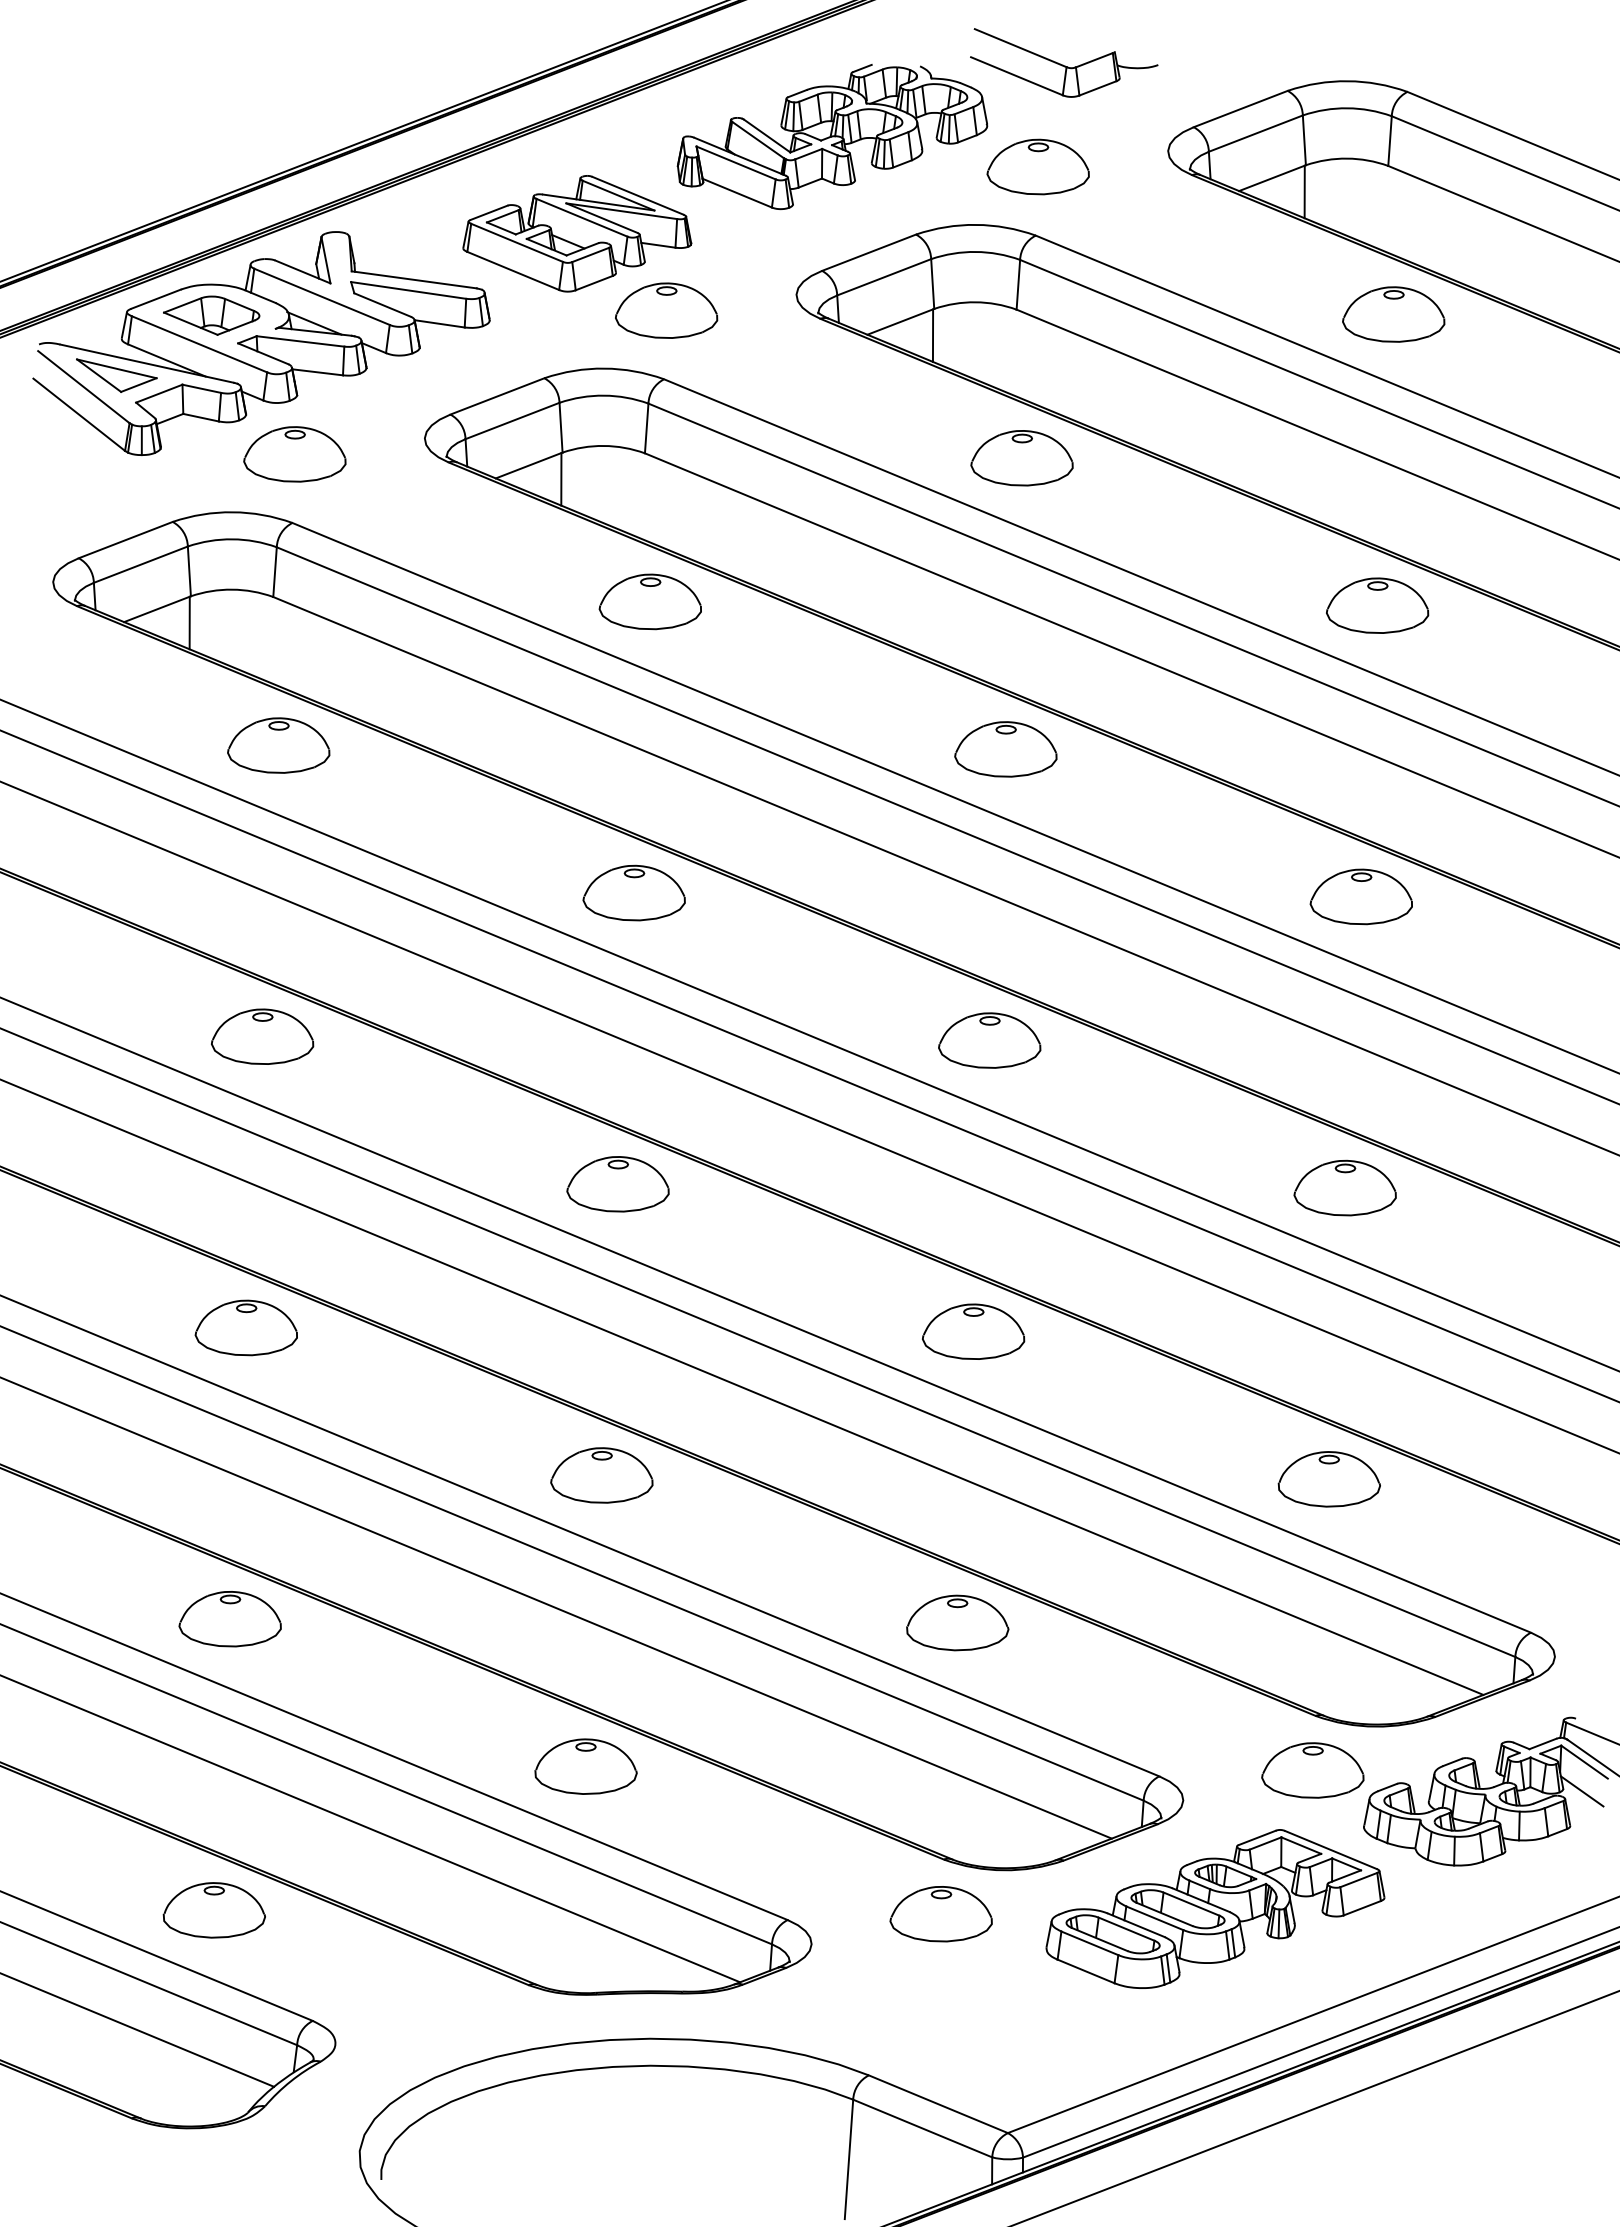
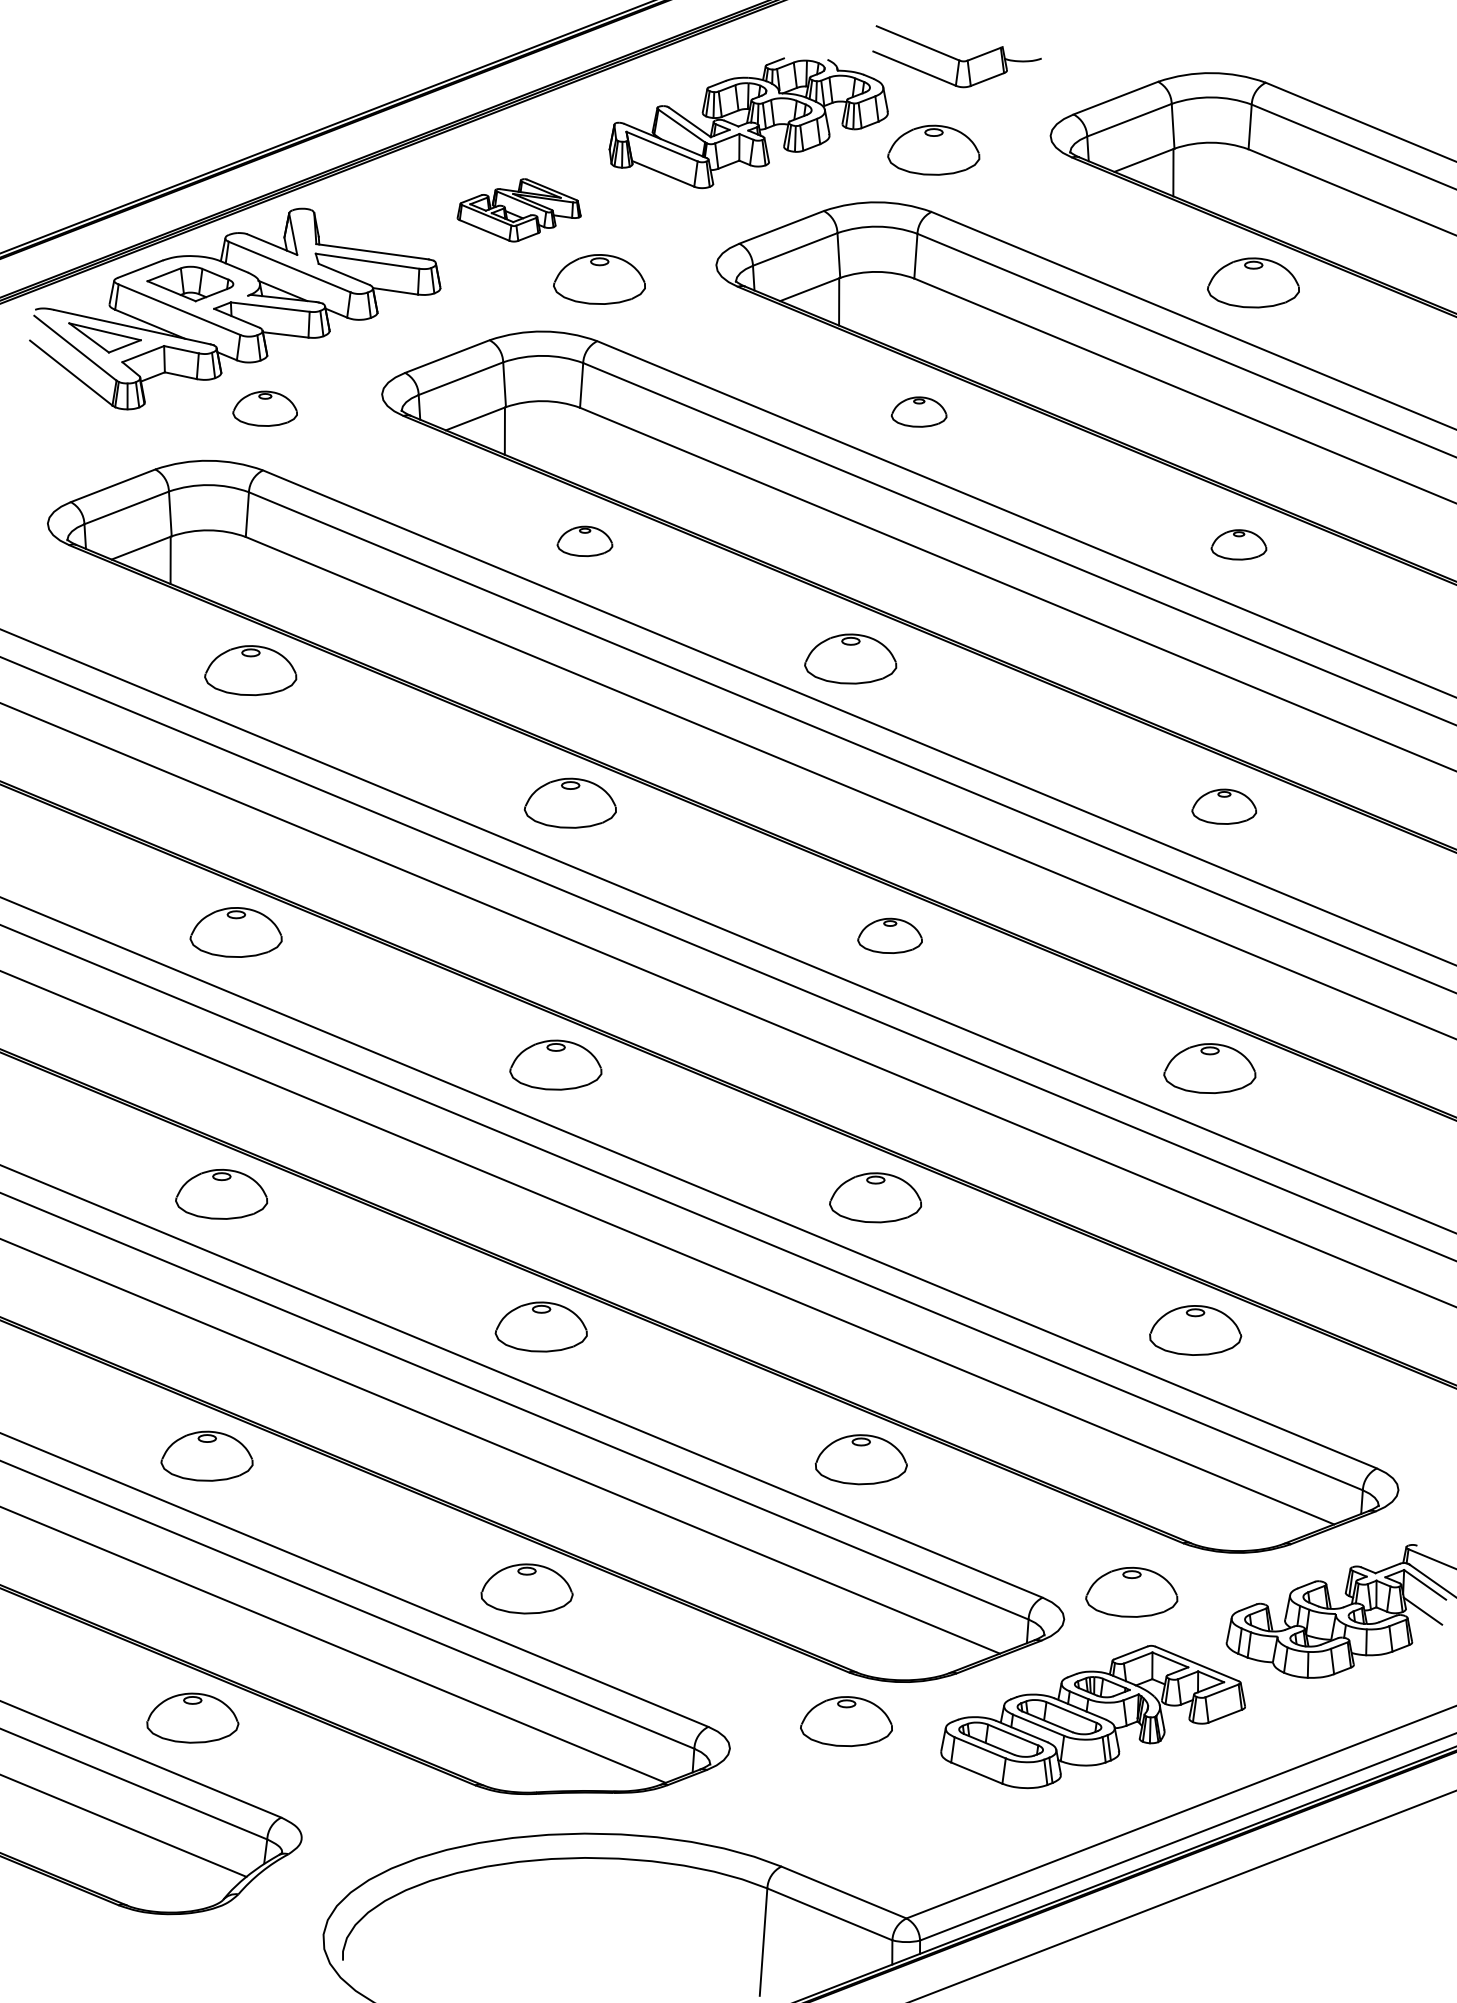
part: (576, 233) -> (518, 210), size x0.6
part: (294, 454) -> (264, 408), size x0.7
part: (1021, 457) -> (918, 411), size x0.6
part: (649, 602) -> (584, 541), size x0.6
part: (1377, 605) -> (1238, 544), size x0.6
part: (1005, 748) -> (850, 658), moved
part: (1360, 896) -> (1223, 806), size x0.7
part: (989, 1040) -> (889, 935), size x0.7
part: (1312, 1769) -> (1131, 1591), moved

